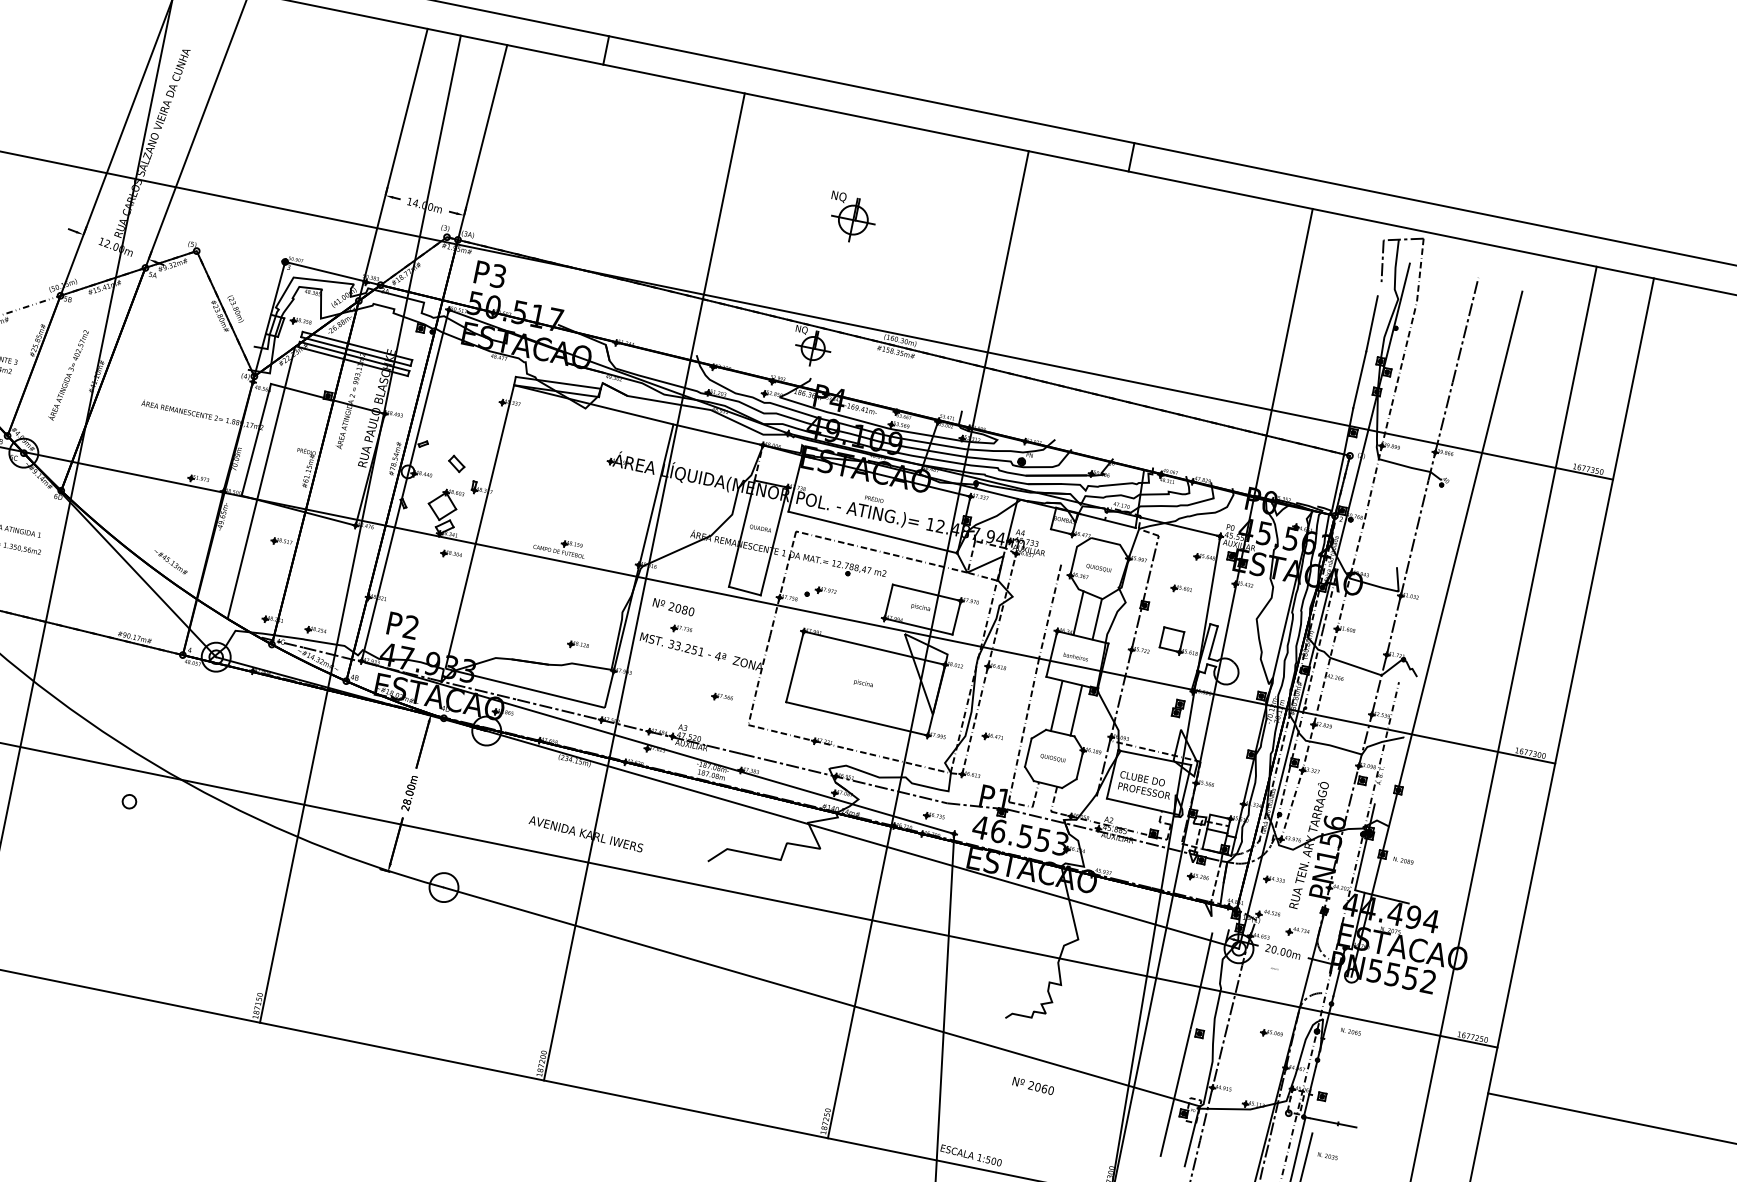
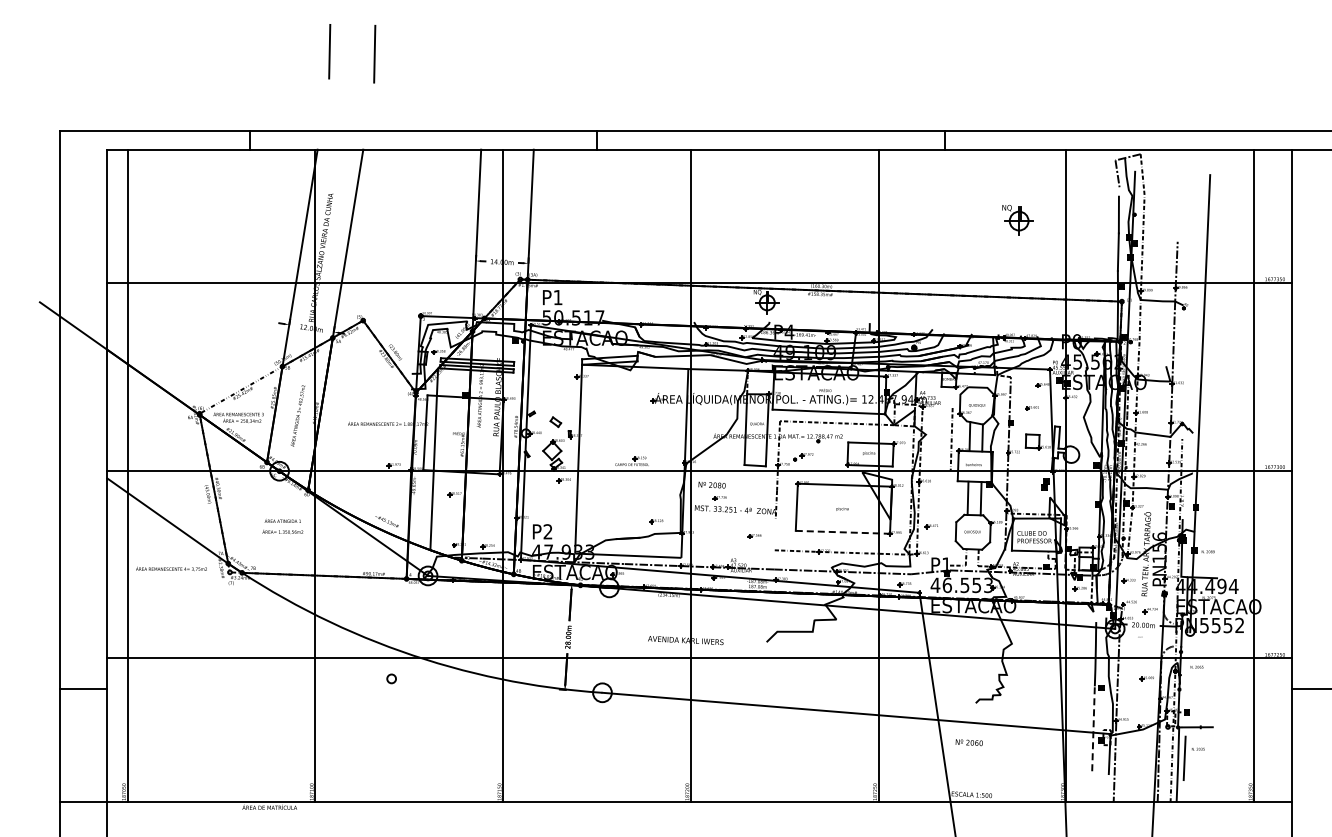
part: (851, 218) -> (1017, 220), moved
text: (497, 275) -> (557, 297), P3 -> P1
line: (1464, 329) -> (1178, 206), removed
line: (752, 702) -> (774, 535), removed
line: (857, 719) -> (843, 532), solid -> dashed
line: (1024, 729) -> (950, 517), removed
text: (1032, 1085) -> (968, 742), moved
line: (1175, 1092) -> (1093, 728), solid -> dashed

